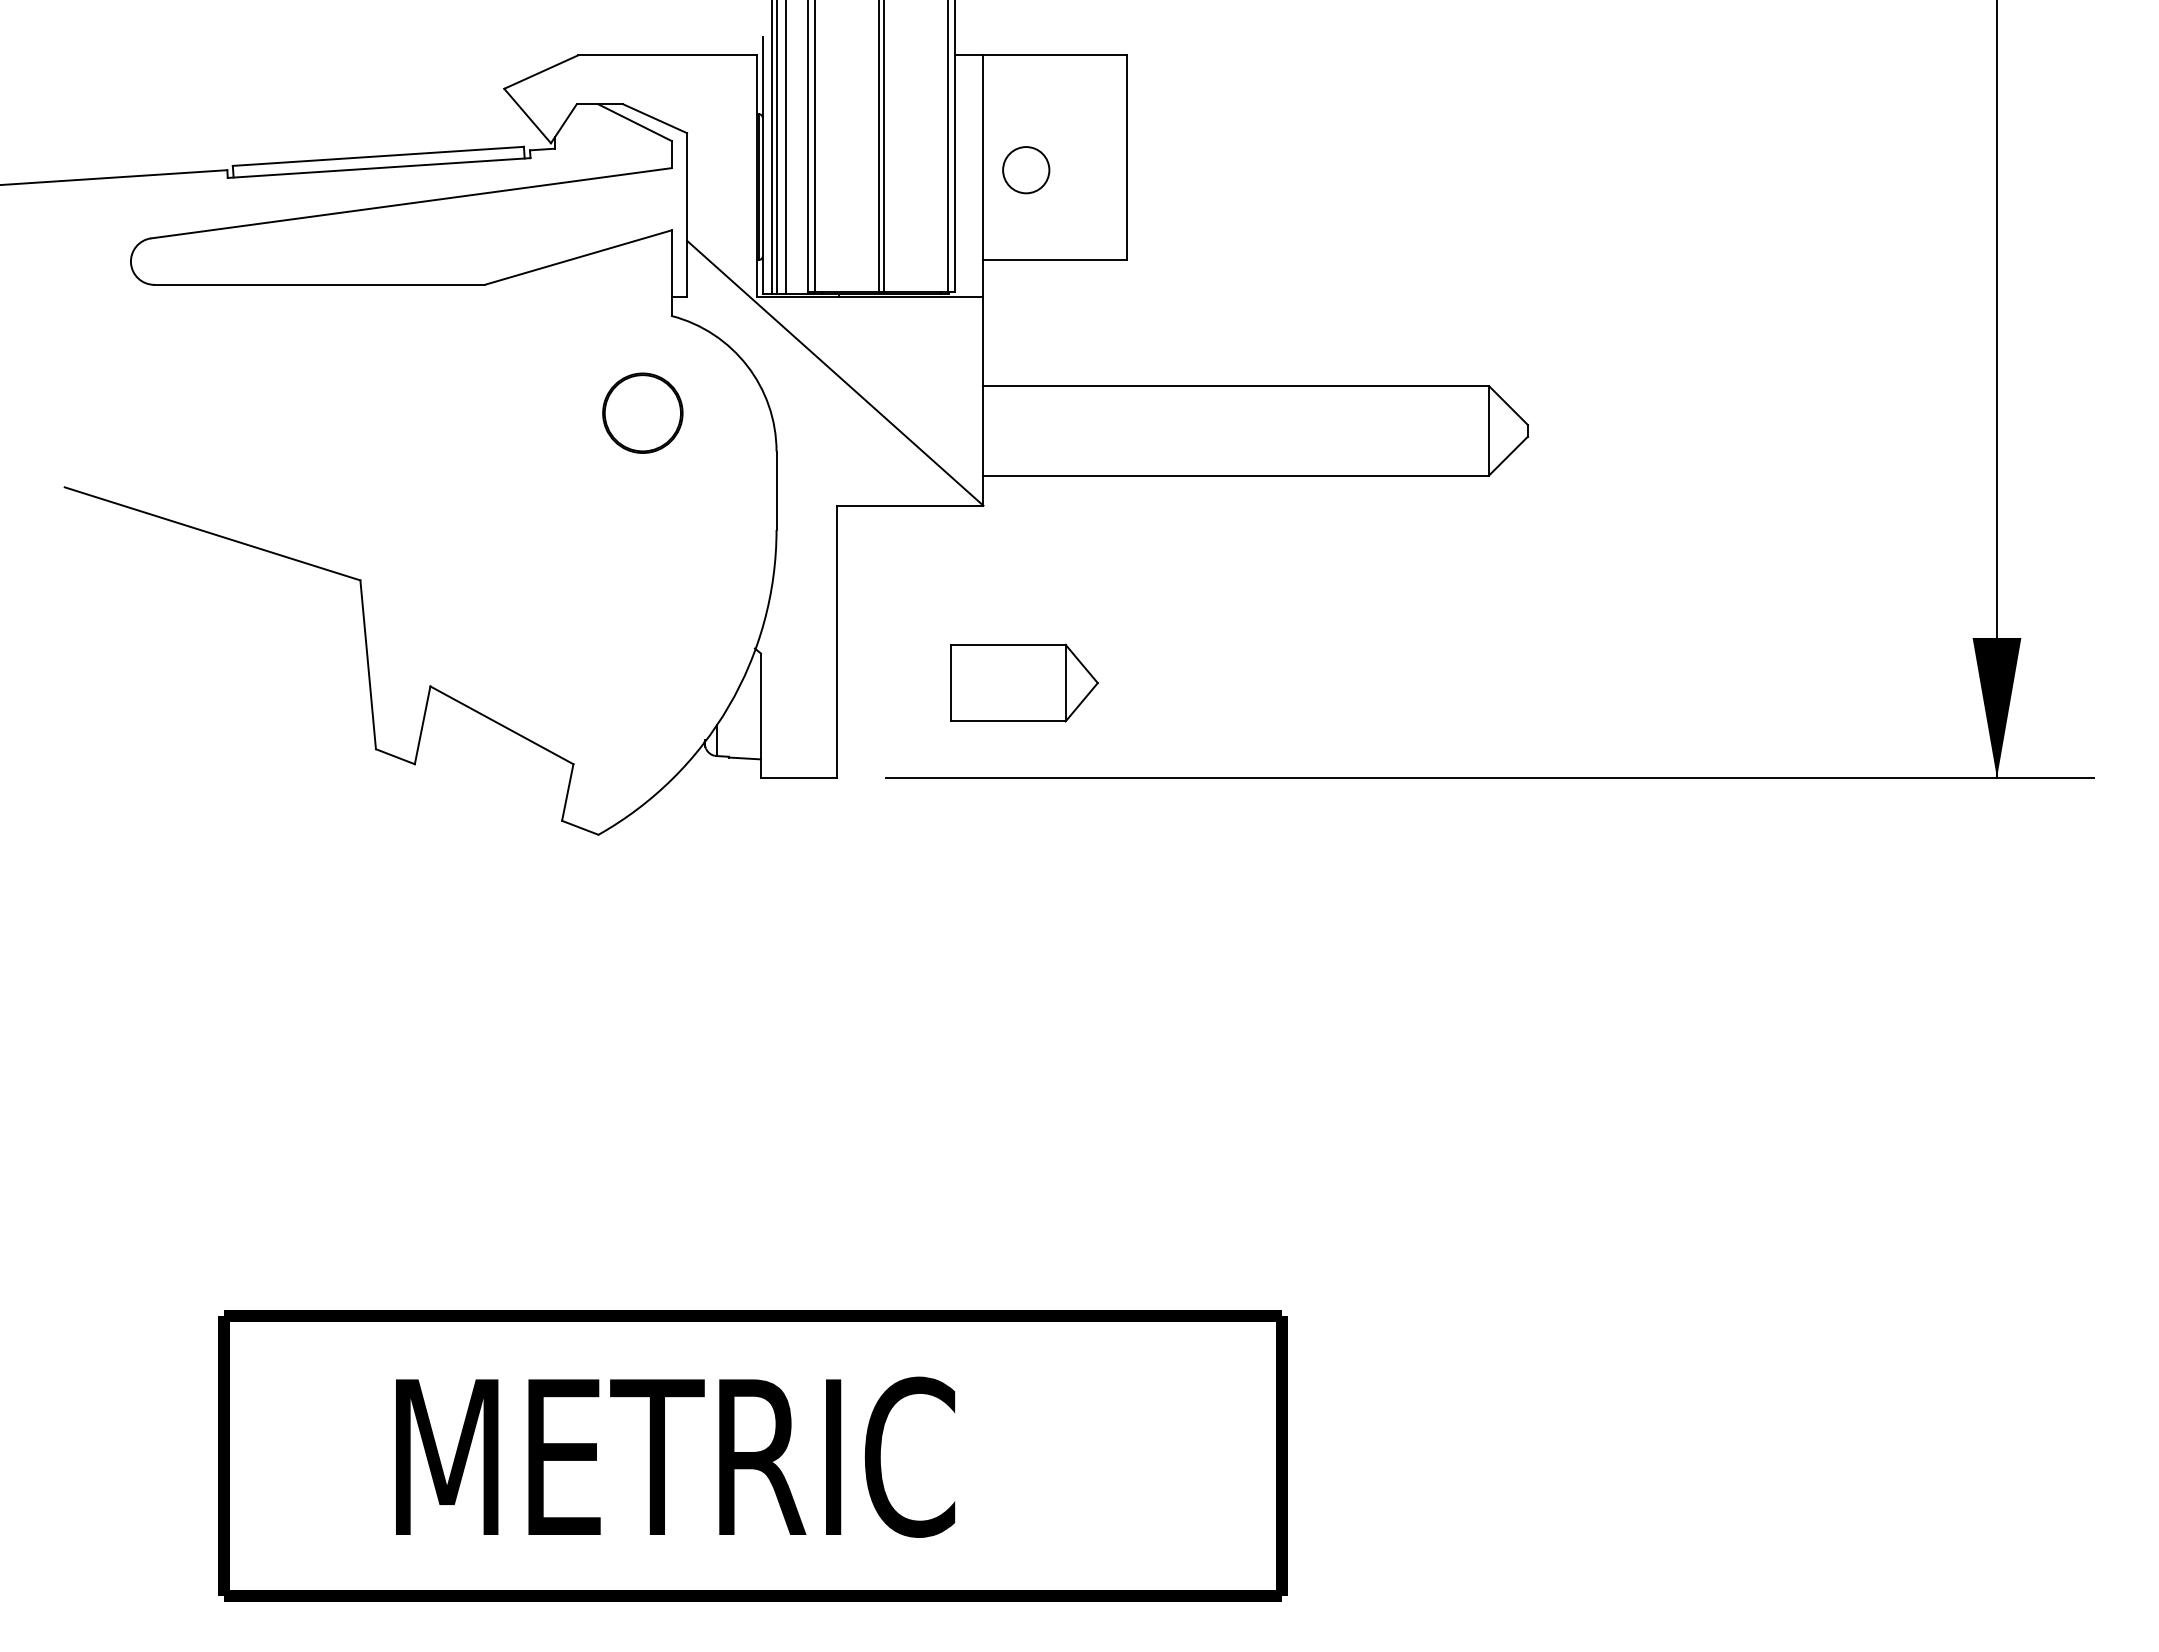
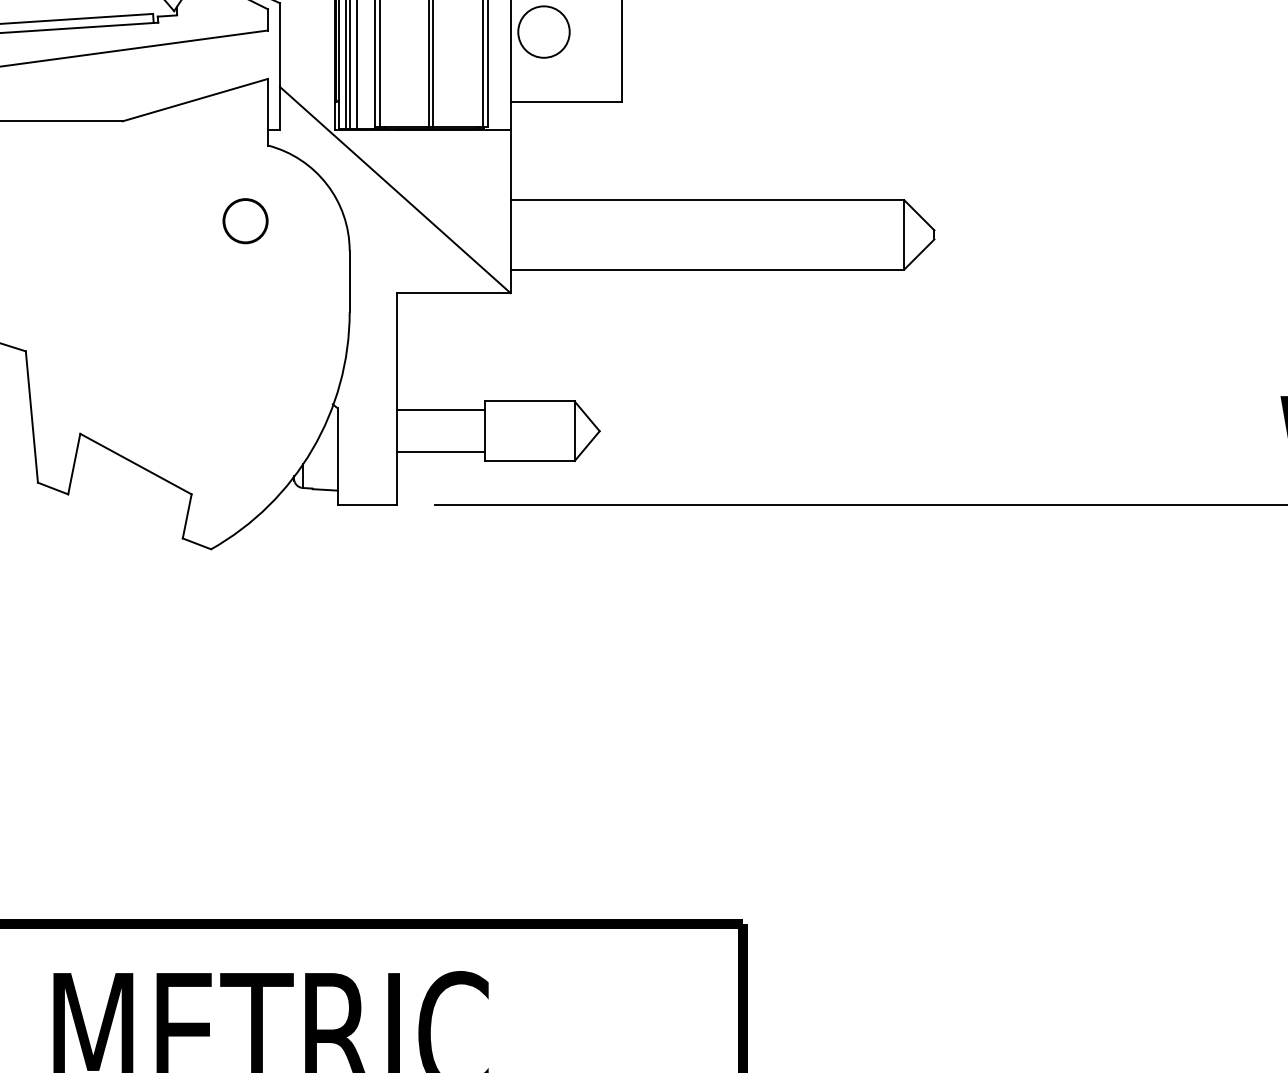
circle: (1026, 170) -> (544, 32), size x1.43
part: (642, 412) -> (245, 220), size x0.71
line: (893, 655) -> (440, 409), added
line: (893, 710) -> (440, 452), added

